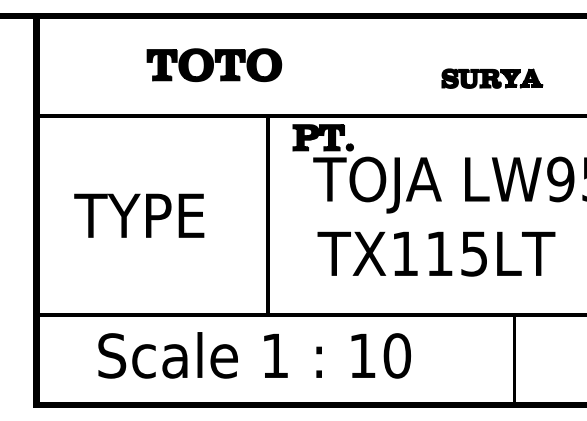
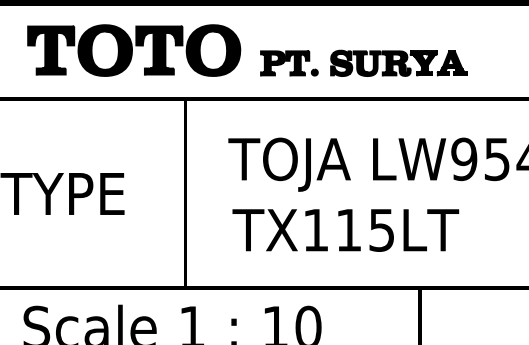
part: (214, 64) -> (134, 49), size x1.67
part: (492, 78) -> (399, 63), size x1.43
part: (322, 137) -> (288, 63), moved

